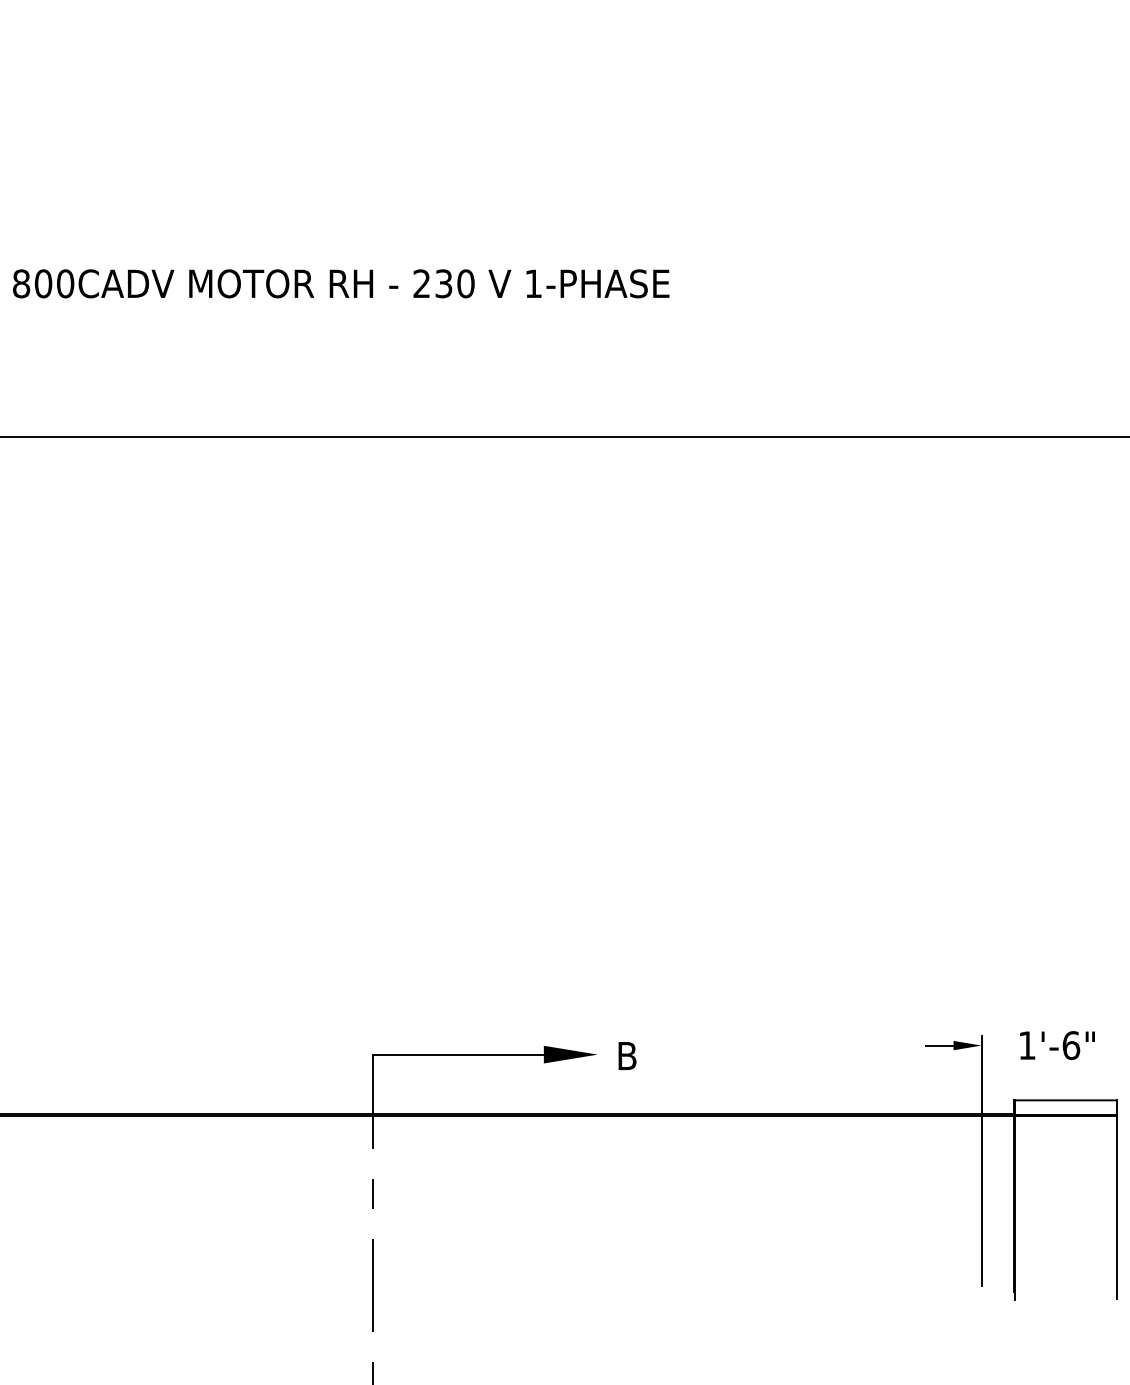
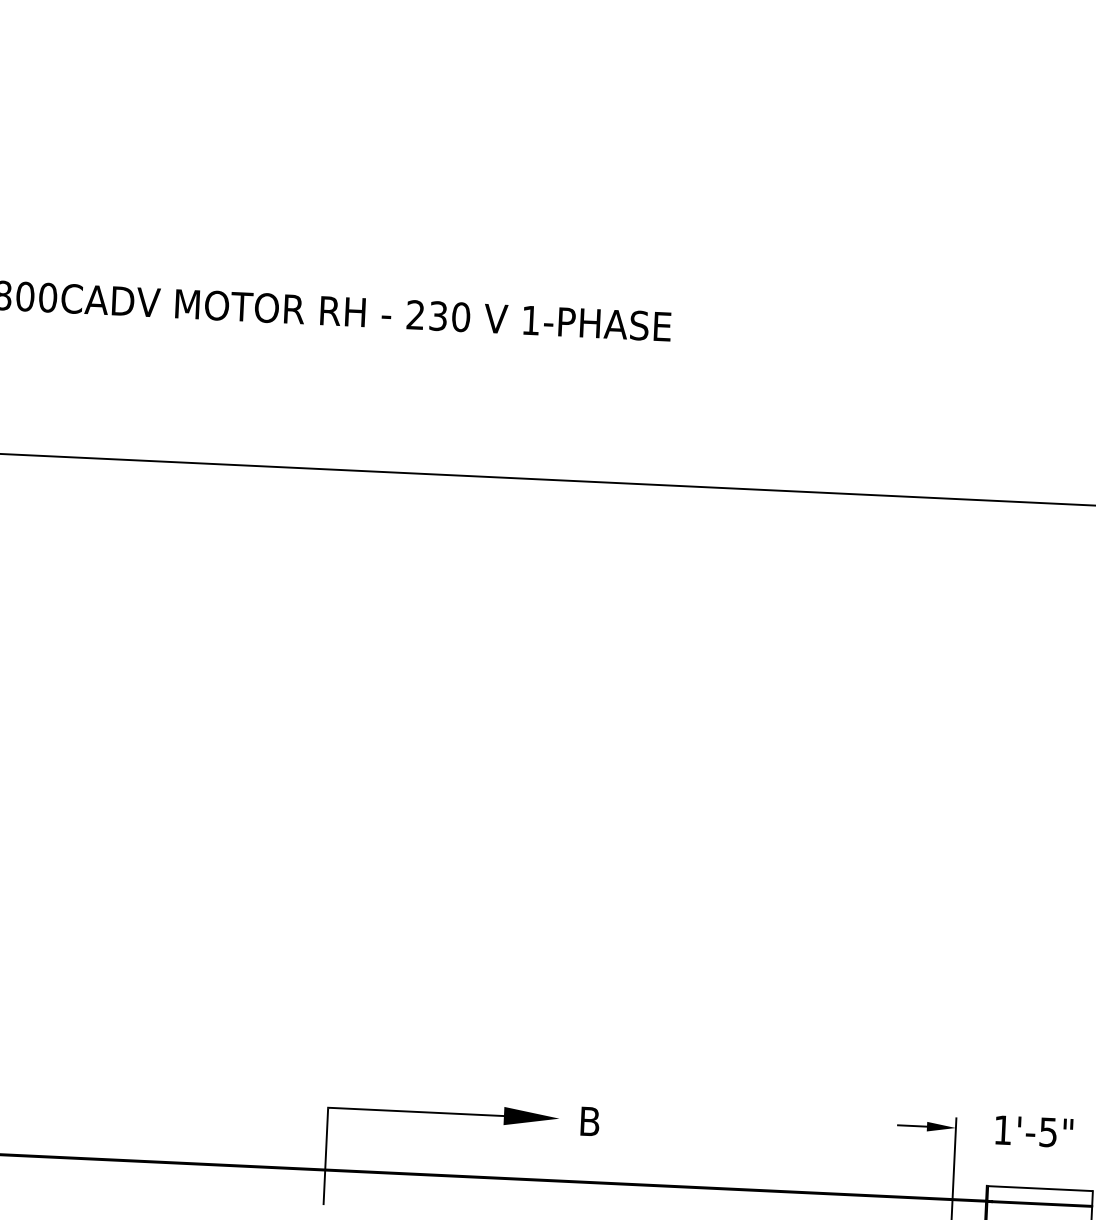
text: (1071, 1045) -> (1048, 1132), 1'-6" -> 1'-5"

